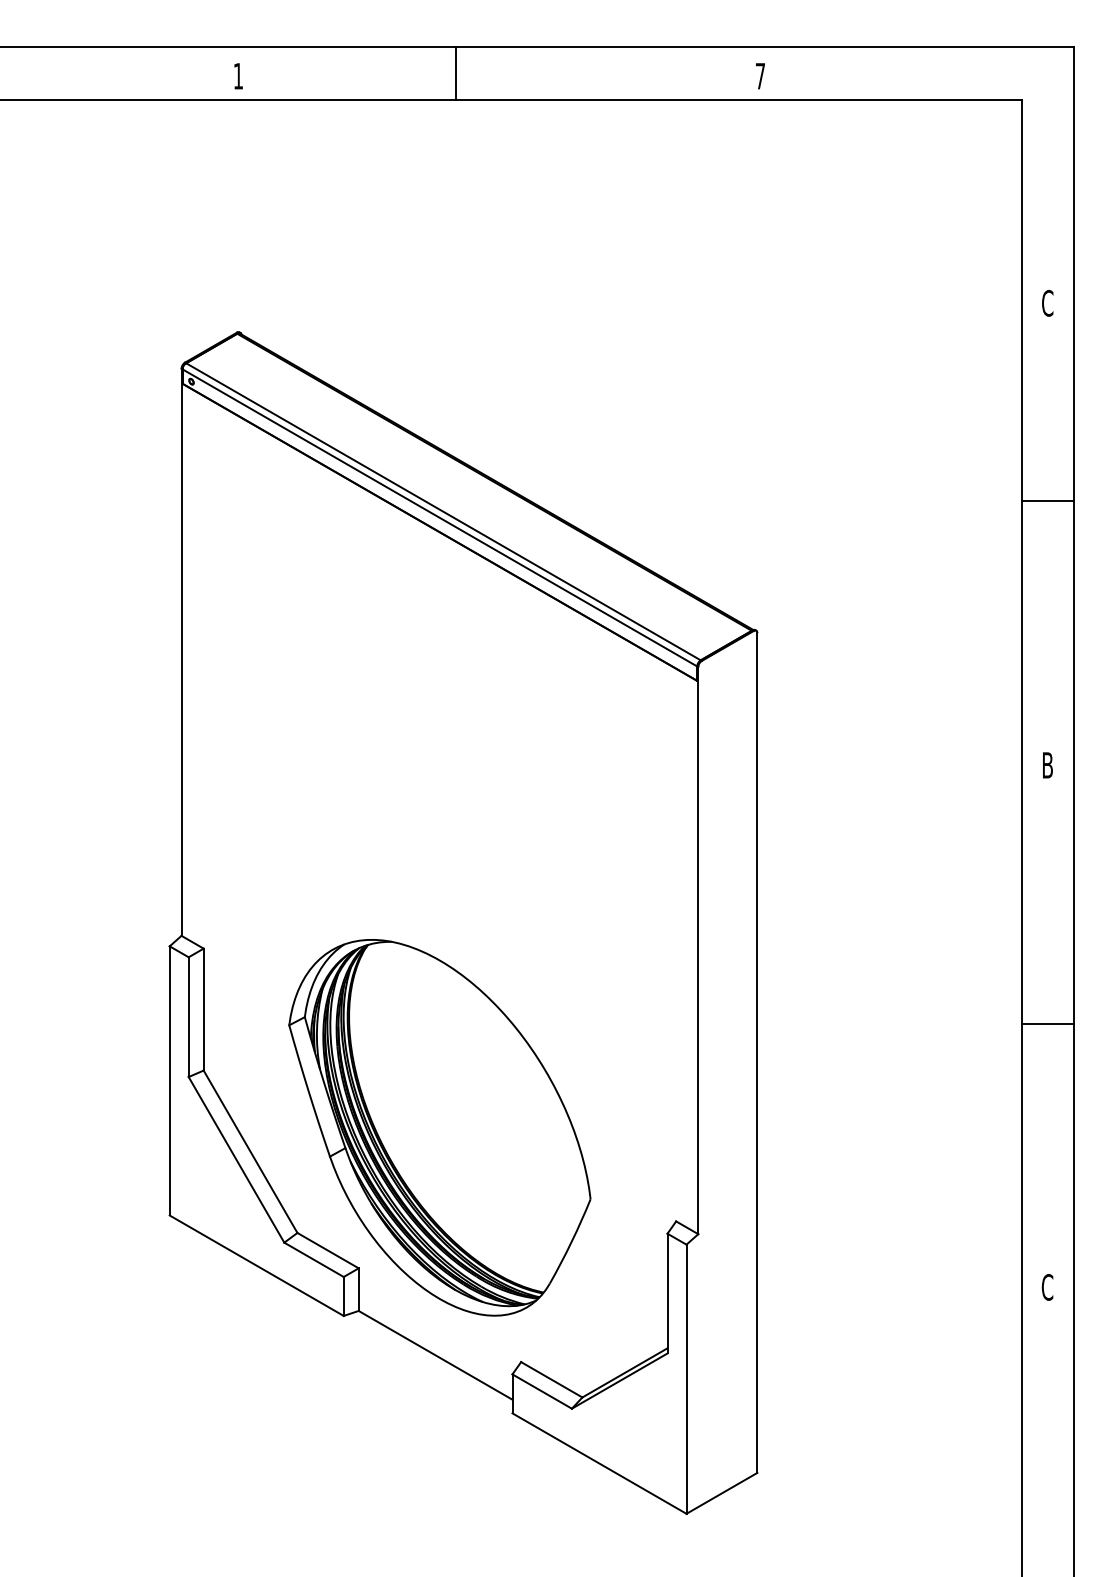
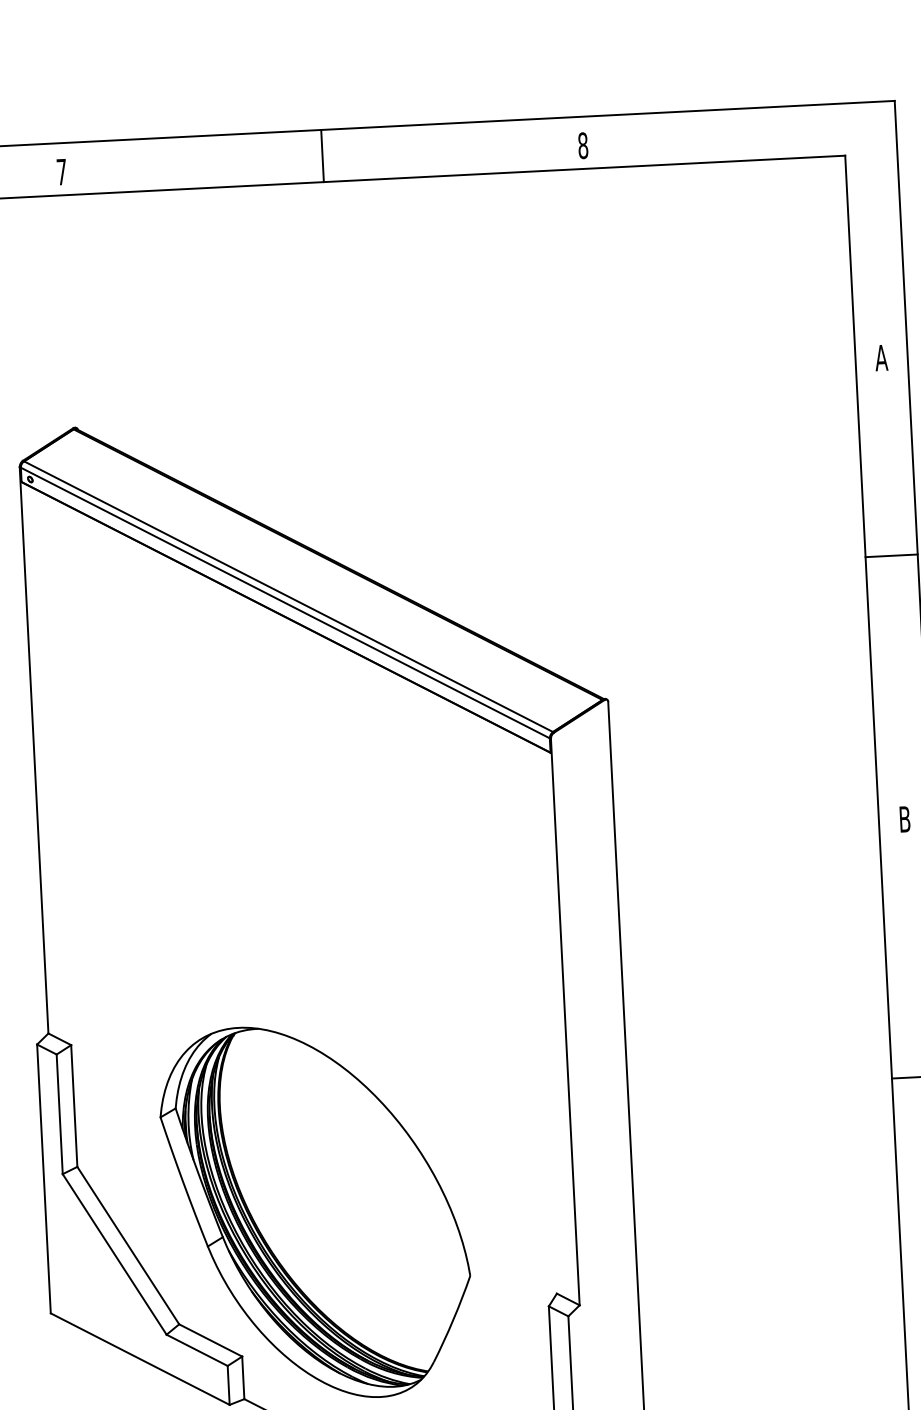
line: (455, 73) -> (322, 156), moved
text: (760, 75) -> (583, 144), 7 -> 8
text: (237, 76) -> (60, 172), 1 -> 7
text: (1047, 303) -> (881, 358), C -> A

